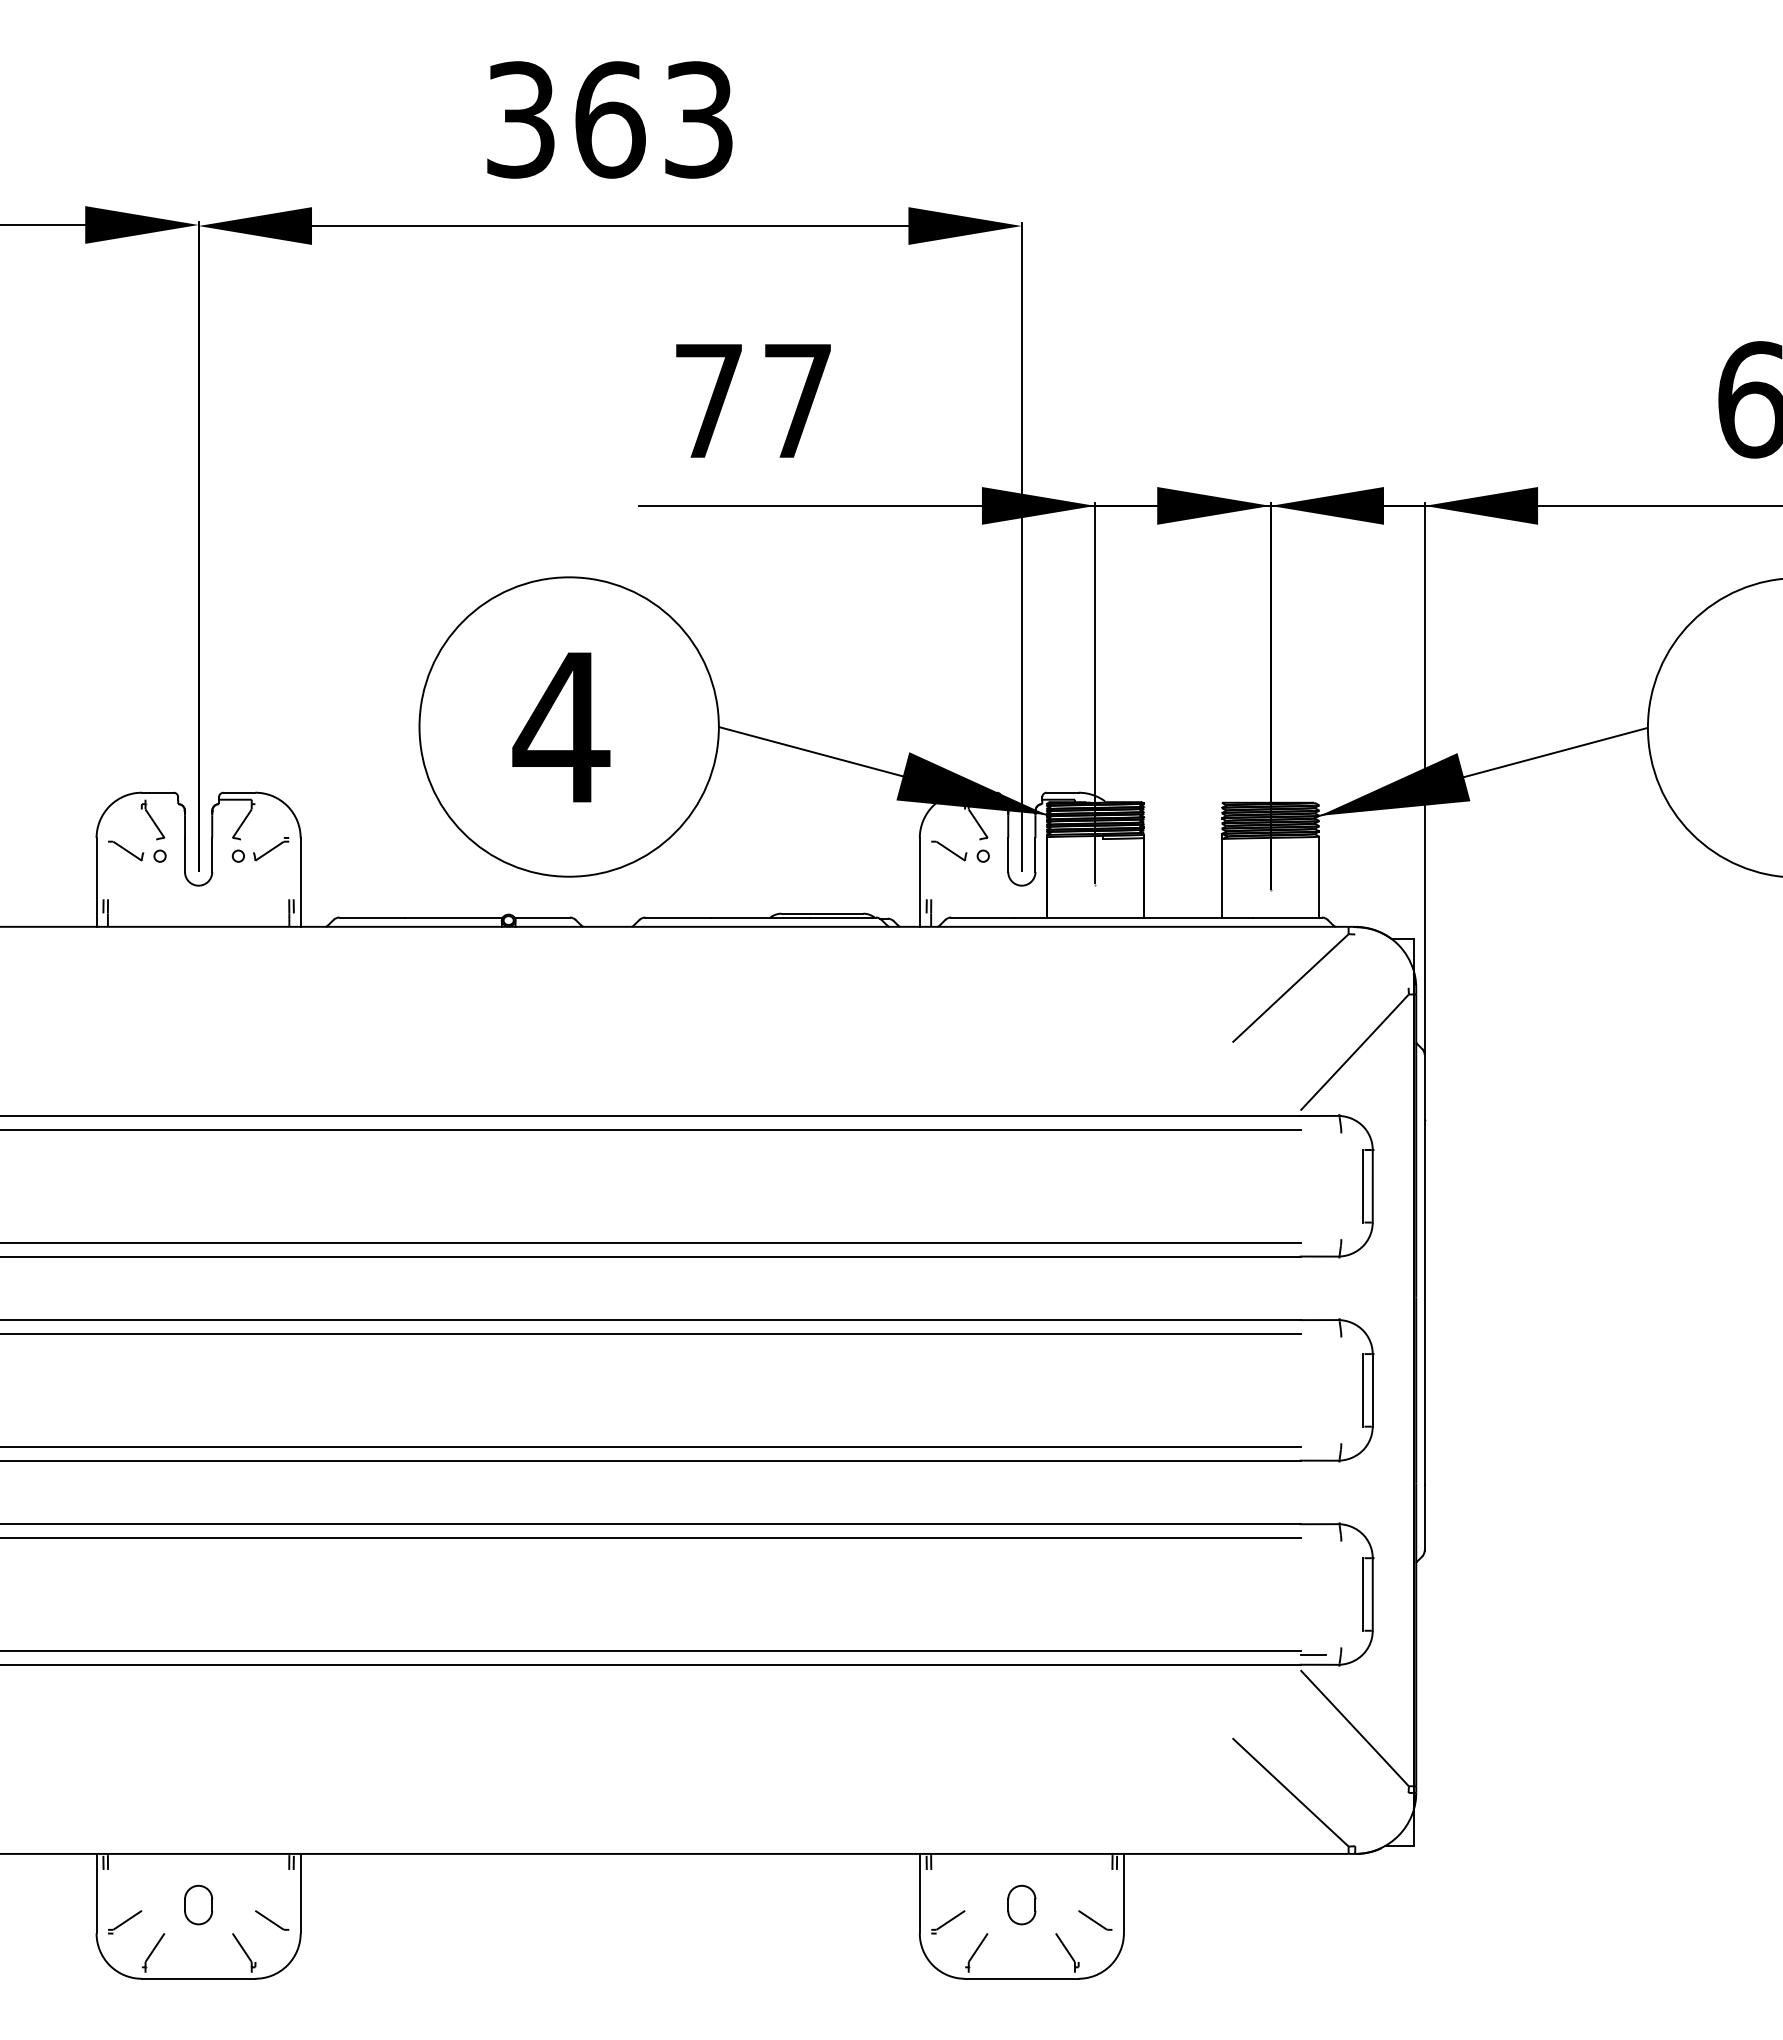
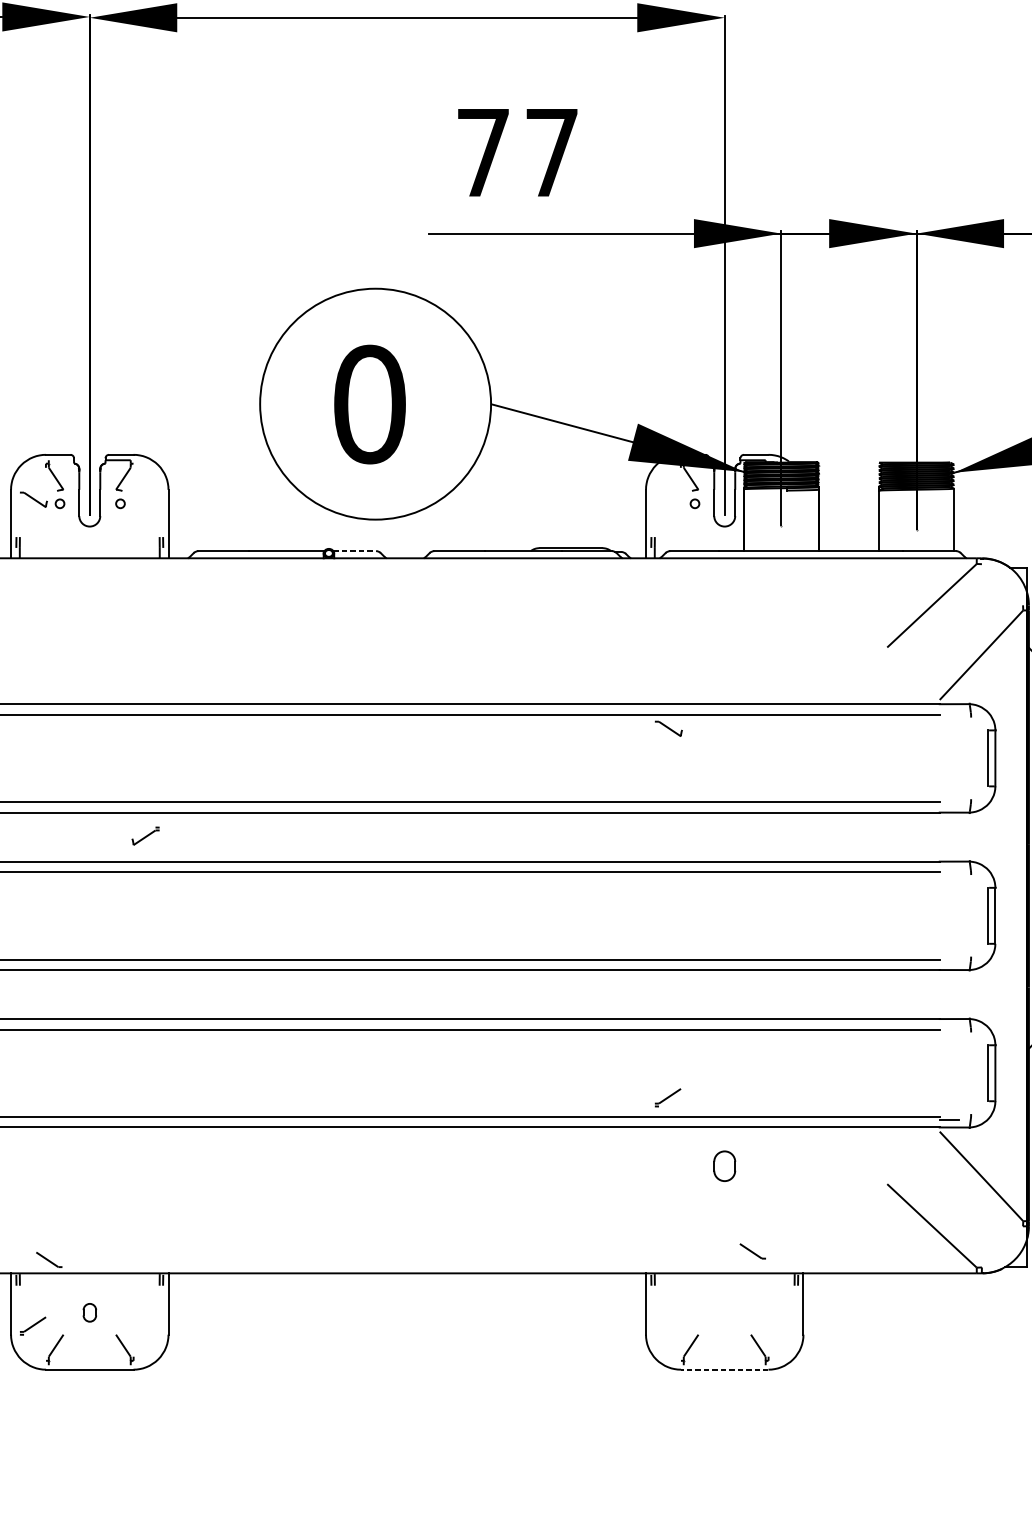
text: (561, 727) -> (369, 404), 4 -> 0
part: (271, 849) -> (145, 836), moved
part: (949, 850) -> (668, 728), moved
line: (542, 917) -> (355, 551), solid -> dashed
part: (198, 1904) -> (89, 1312), size x0.6
part: (1021, 1904) -> (724, 1165), moved
part: (272, 1920) -> (49, 1259), moved
part: (1095, 1920) -> (753, 1251), moved
part: (948, 1922) -> (668, 1097), moved
line: (1021, 1978) -> (724, 1369), solid -> dashed

